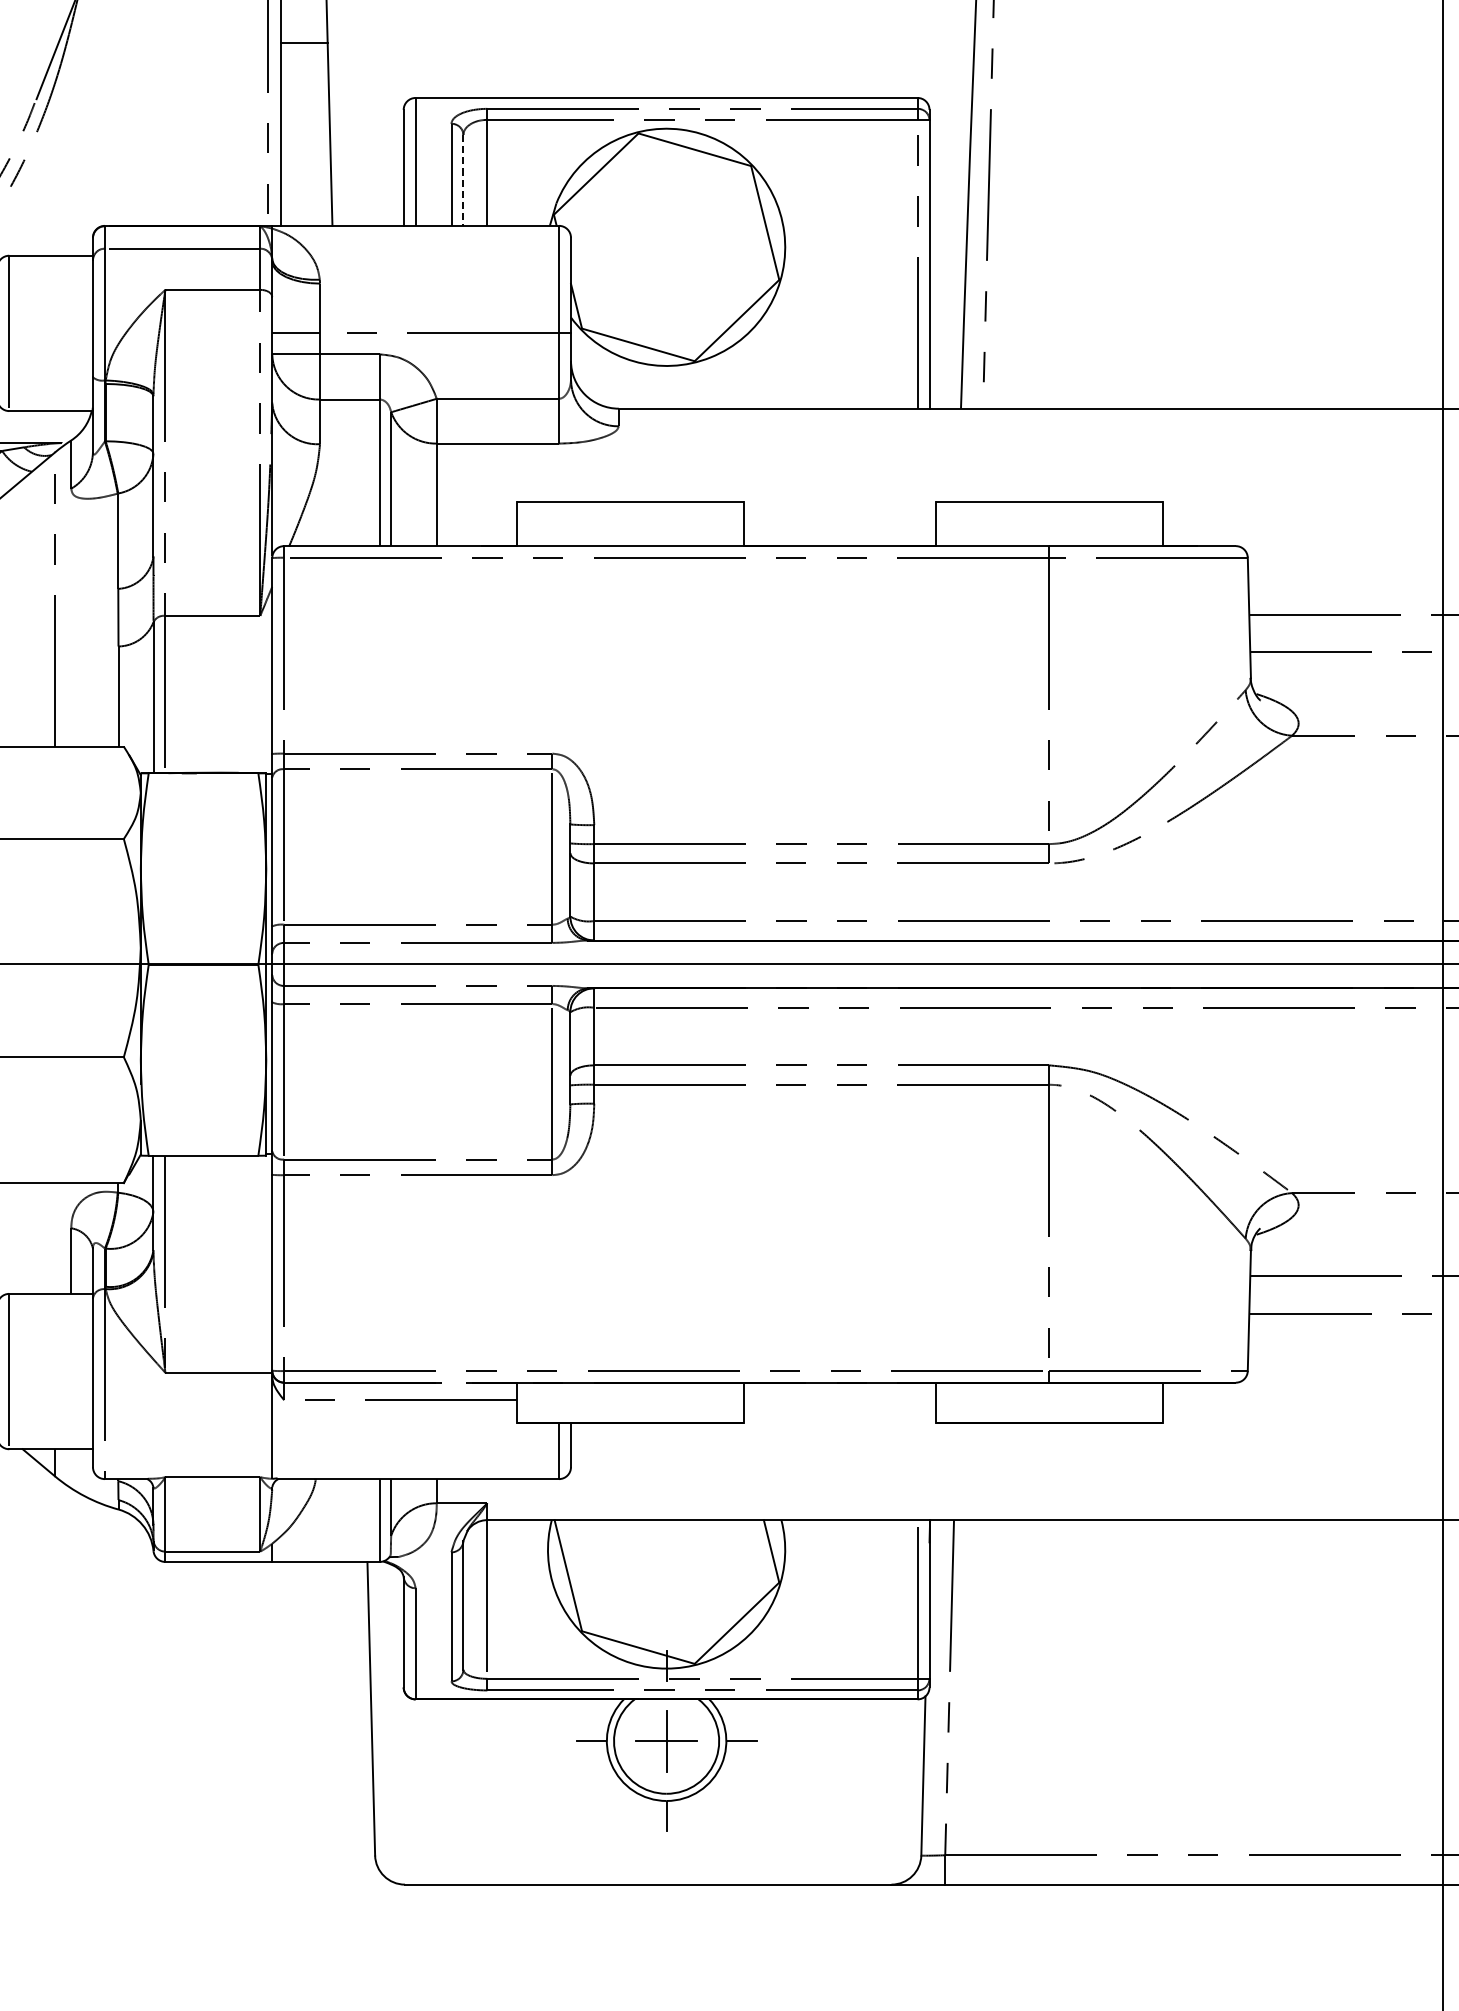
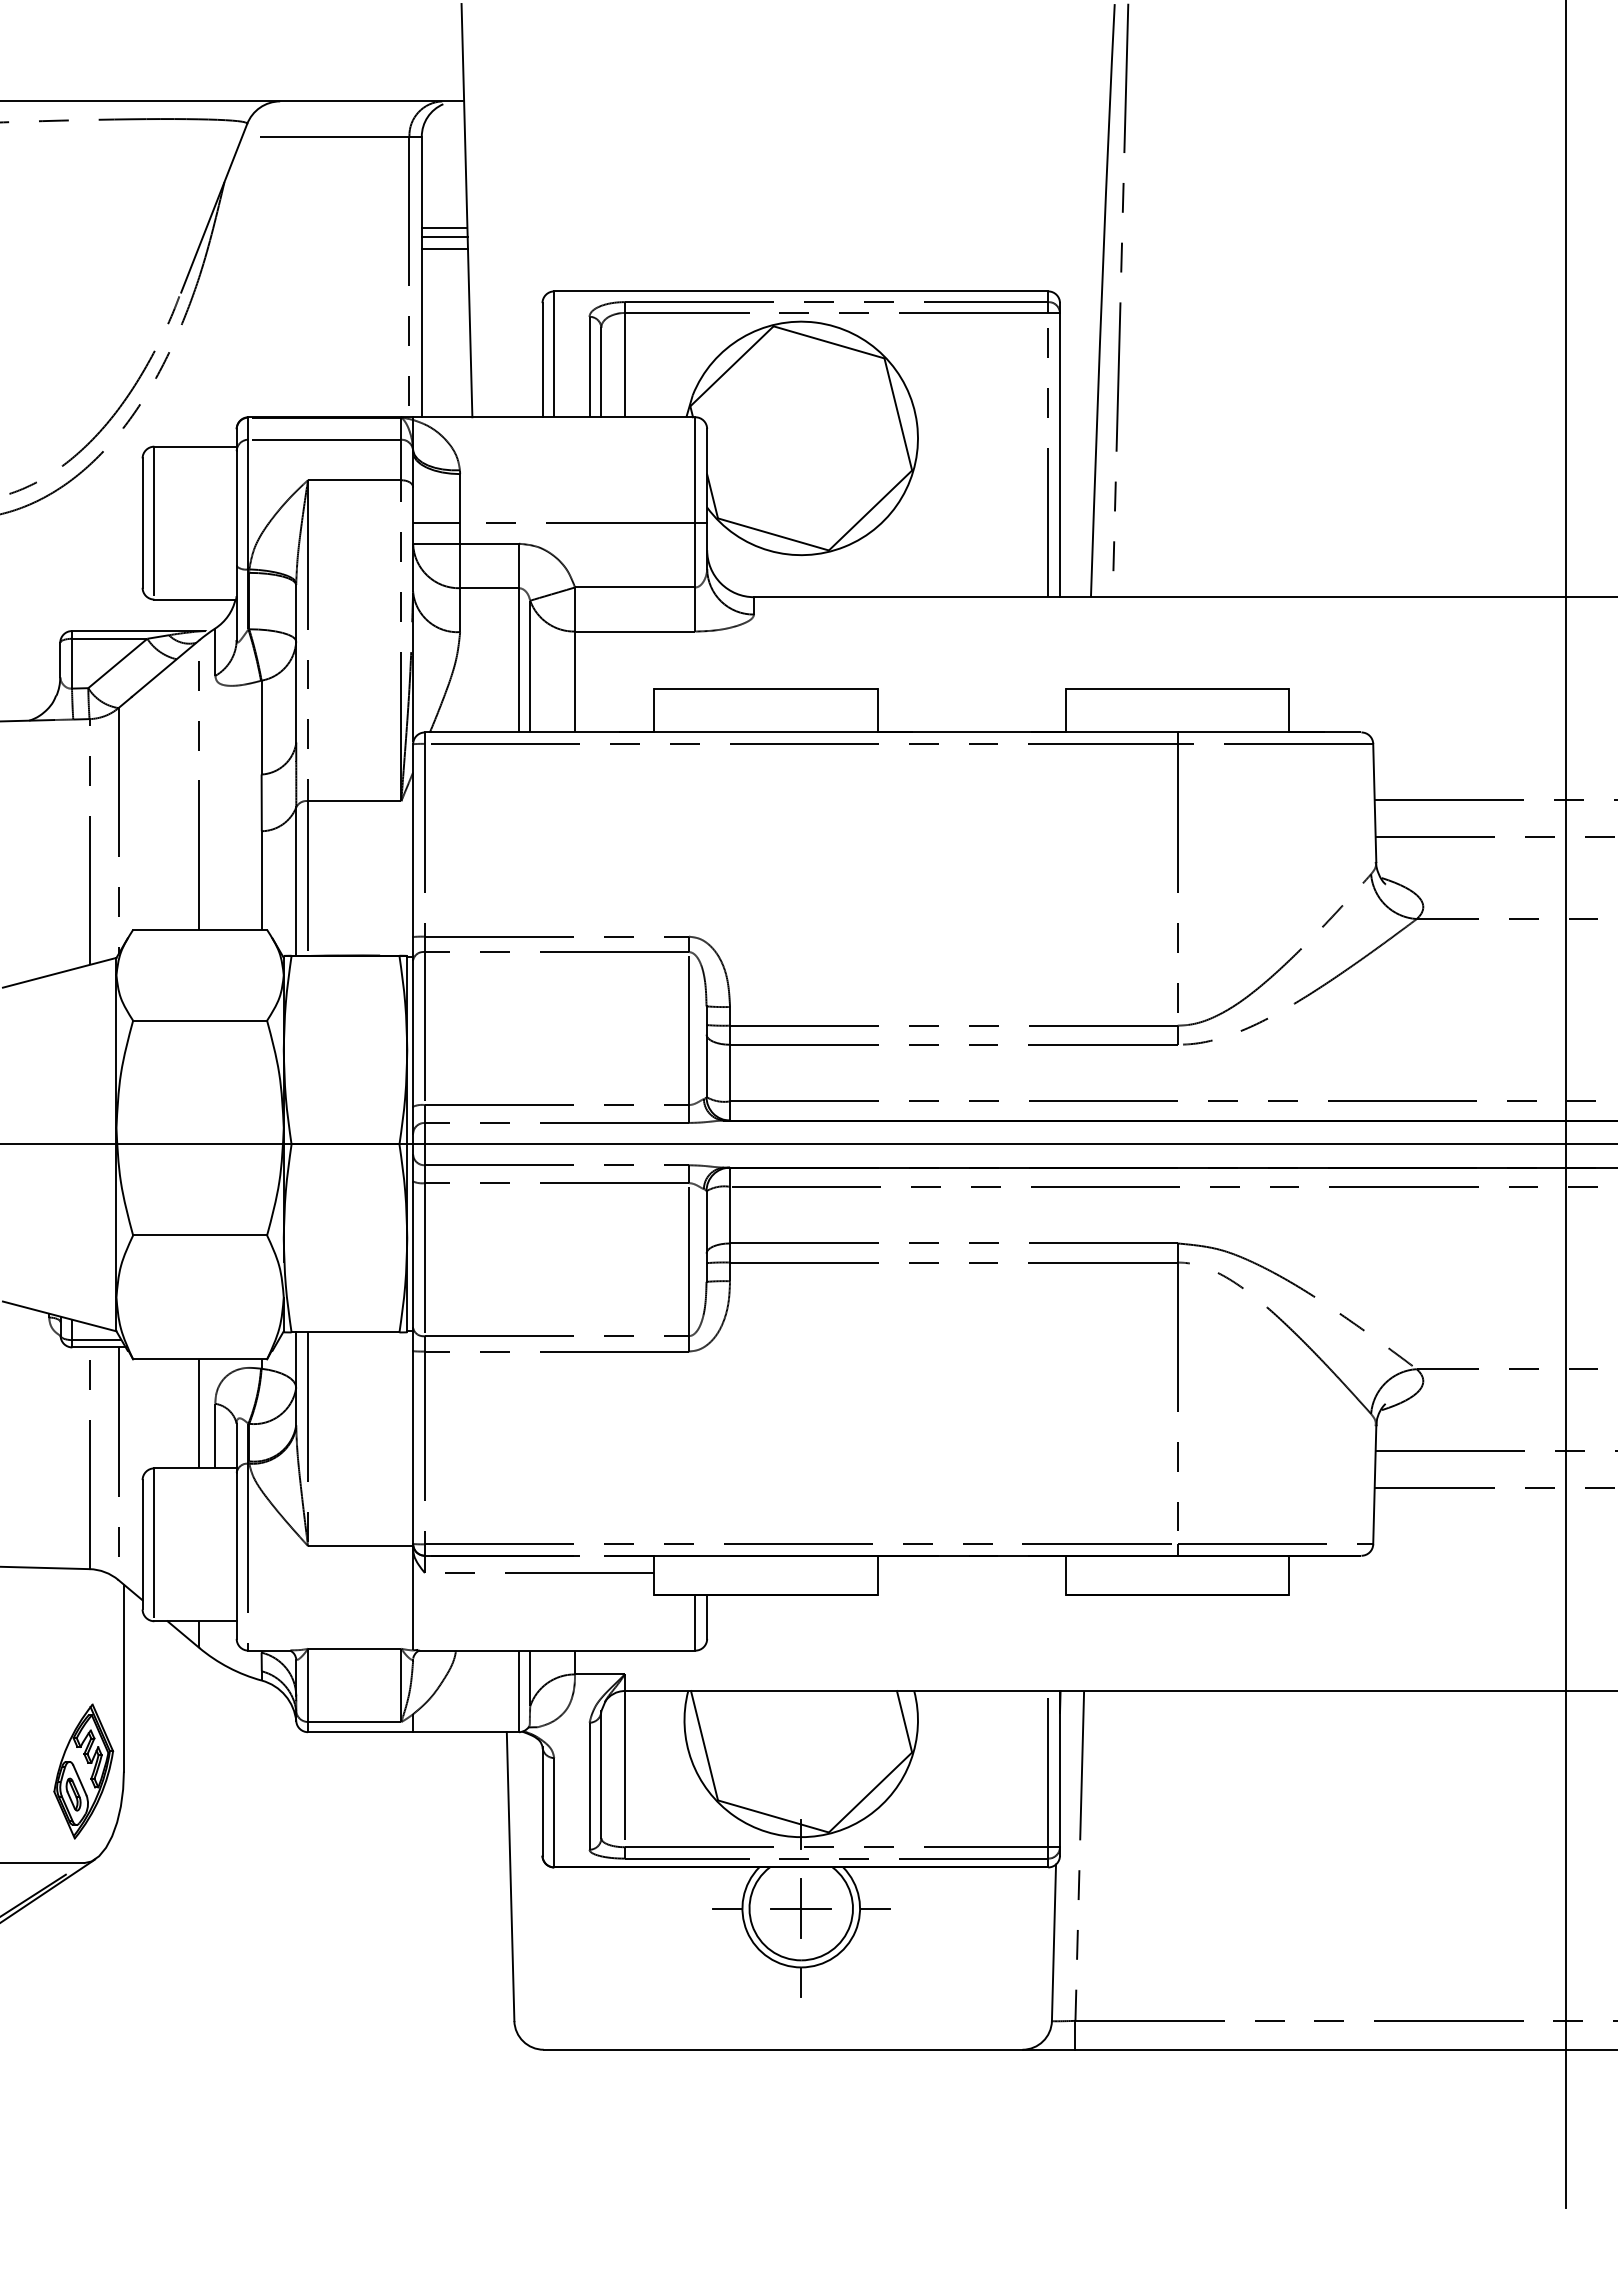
line: (304, 34) -> (444, 228), added
line: (304, 55) -> (444, 249), added
line: (463, 180) -> (601, 372), dashed -> solid
line: (55, 1238) -> (199, 1413), added

